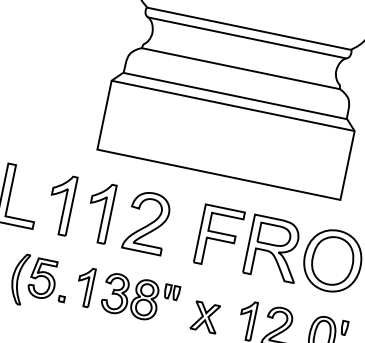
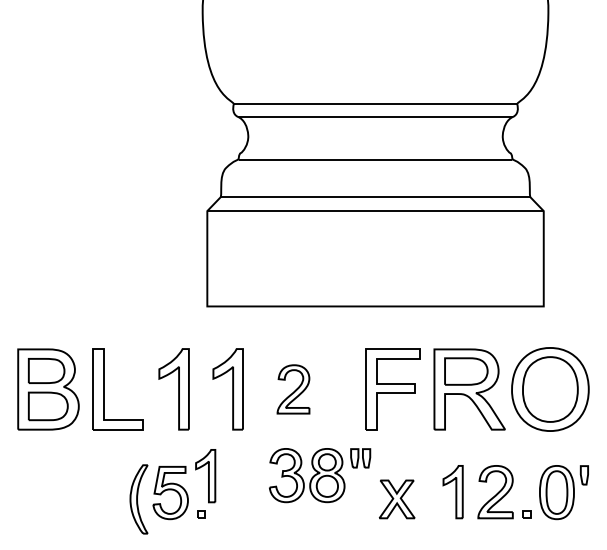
part: (147, 222) -> (293, 389), size x0.6
part: (84, 287) -> (205, 476), moved
part: (140, 298) -> (320, 475), moved

